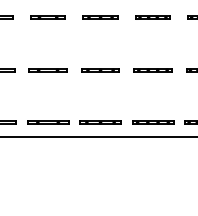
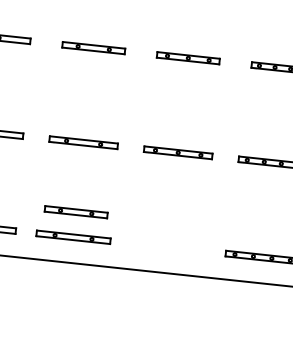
line: (47, 107) -> (75, 209), added
line: (100, 122) -> (168, 246), removed

